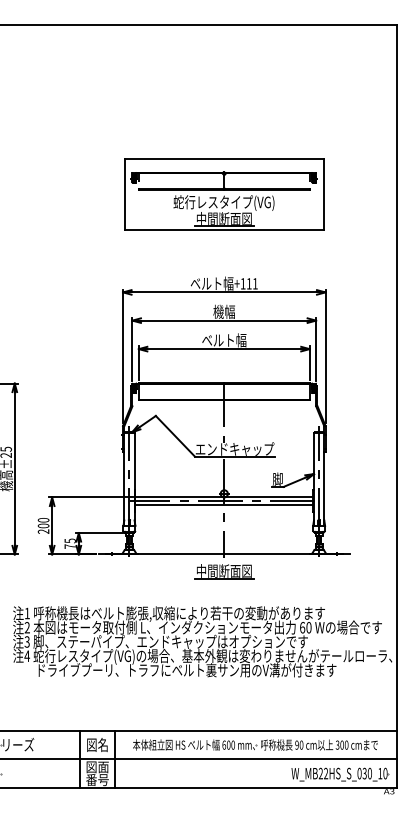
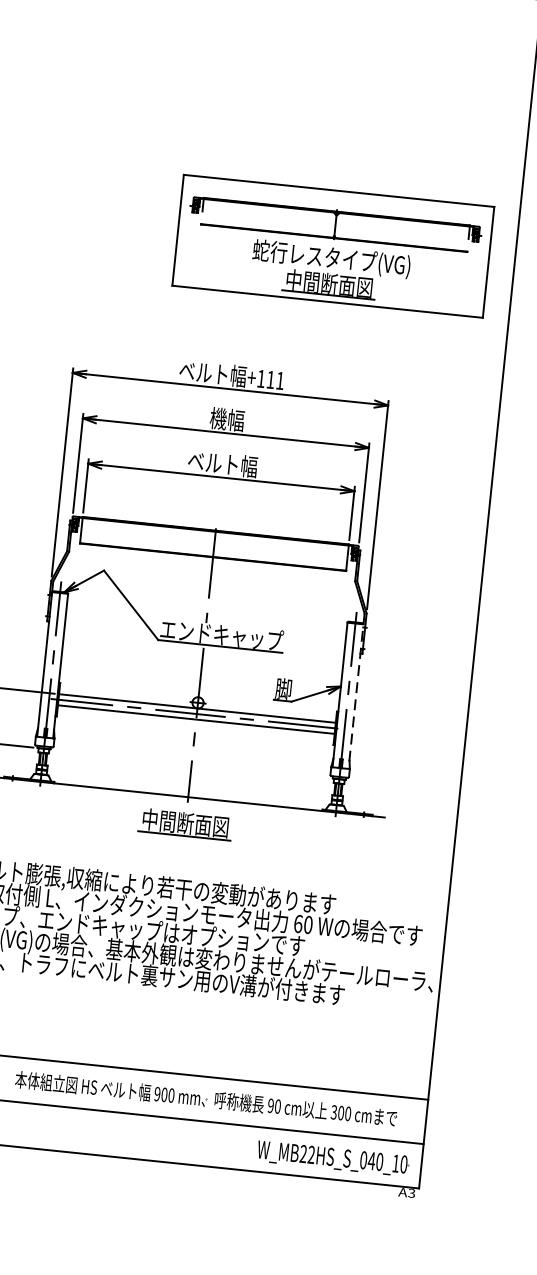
part: (224, 194) -> (333, 245), moved
line: (324, 476) -> (356, 691), solid -> dashed
text: (224, 744) -> (158, 1093), 600 -> 900
text: (364, 773) -> (371, 1160), W_MB22HS_S_030_10 -> W_MB22HS_S_040_10

